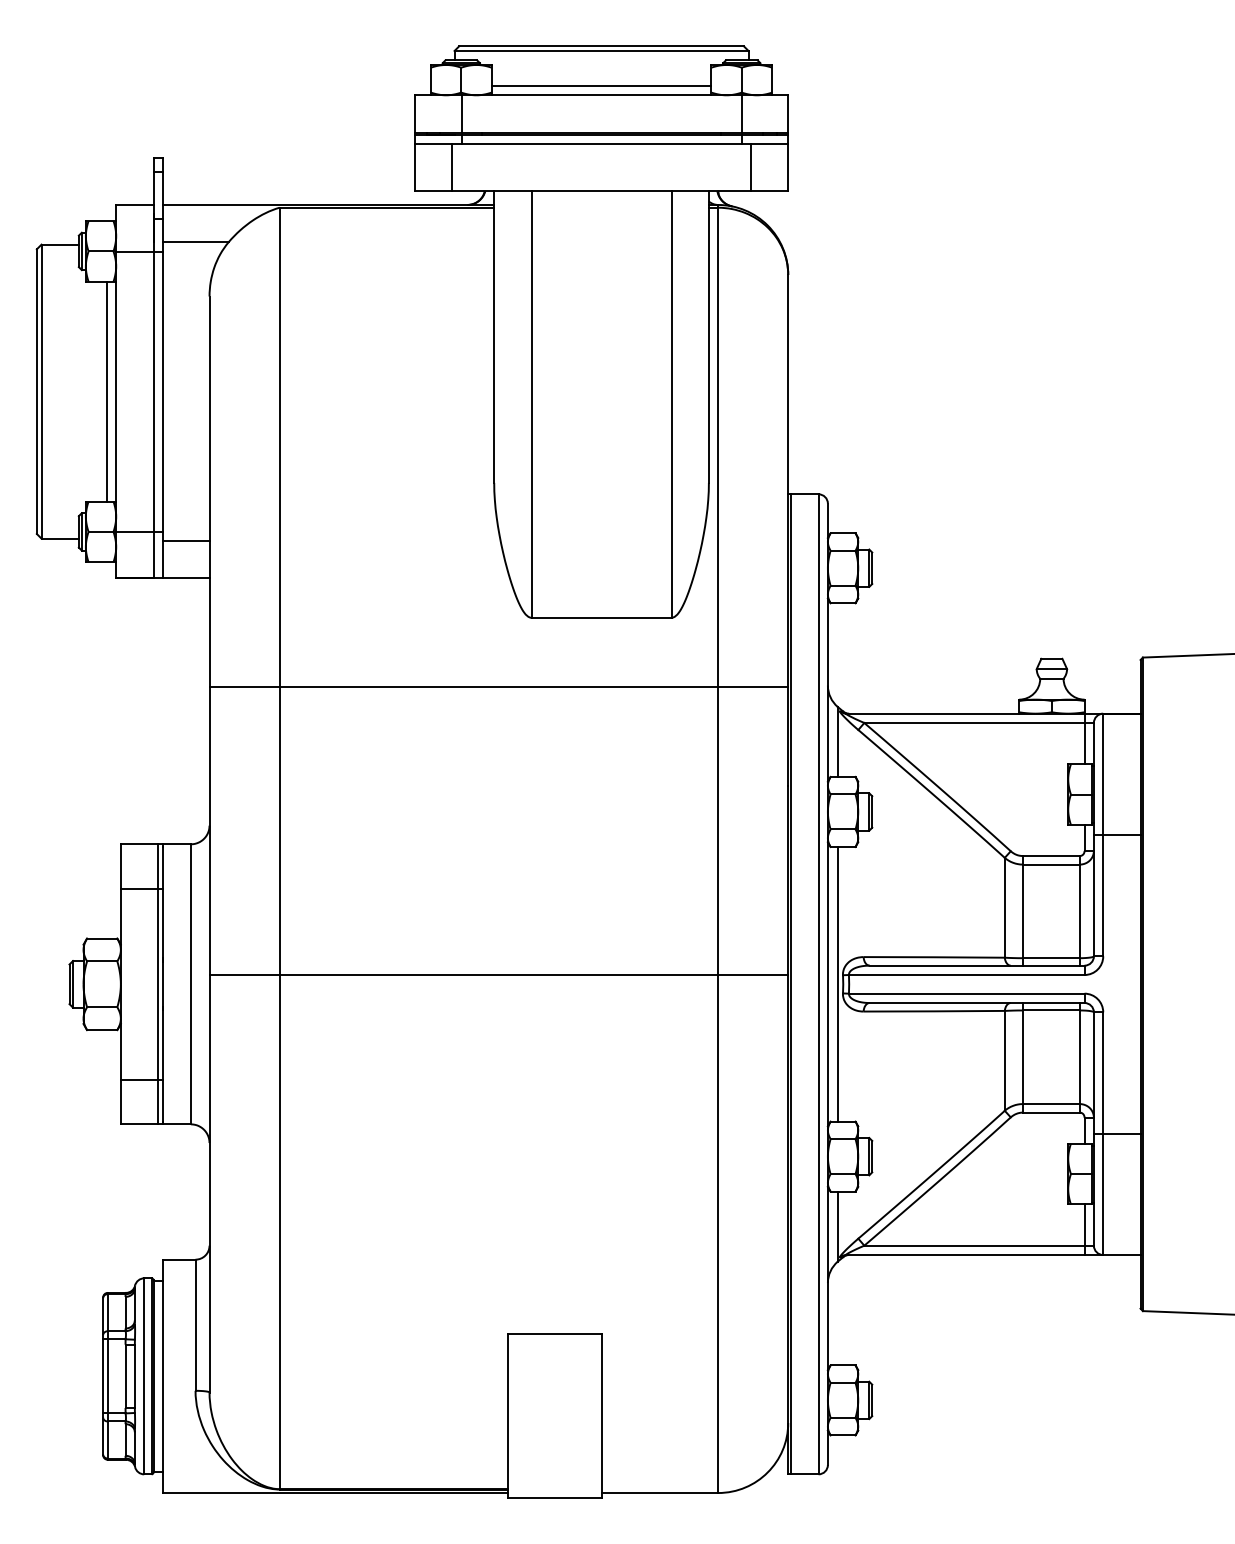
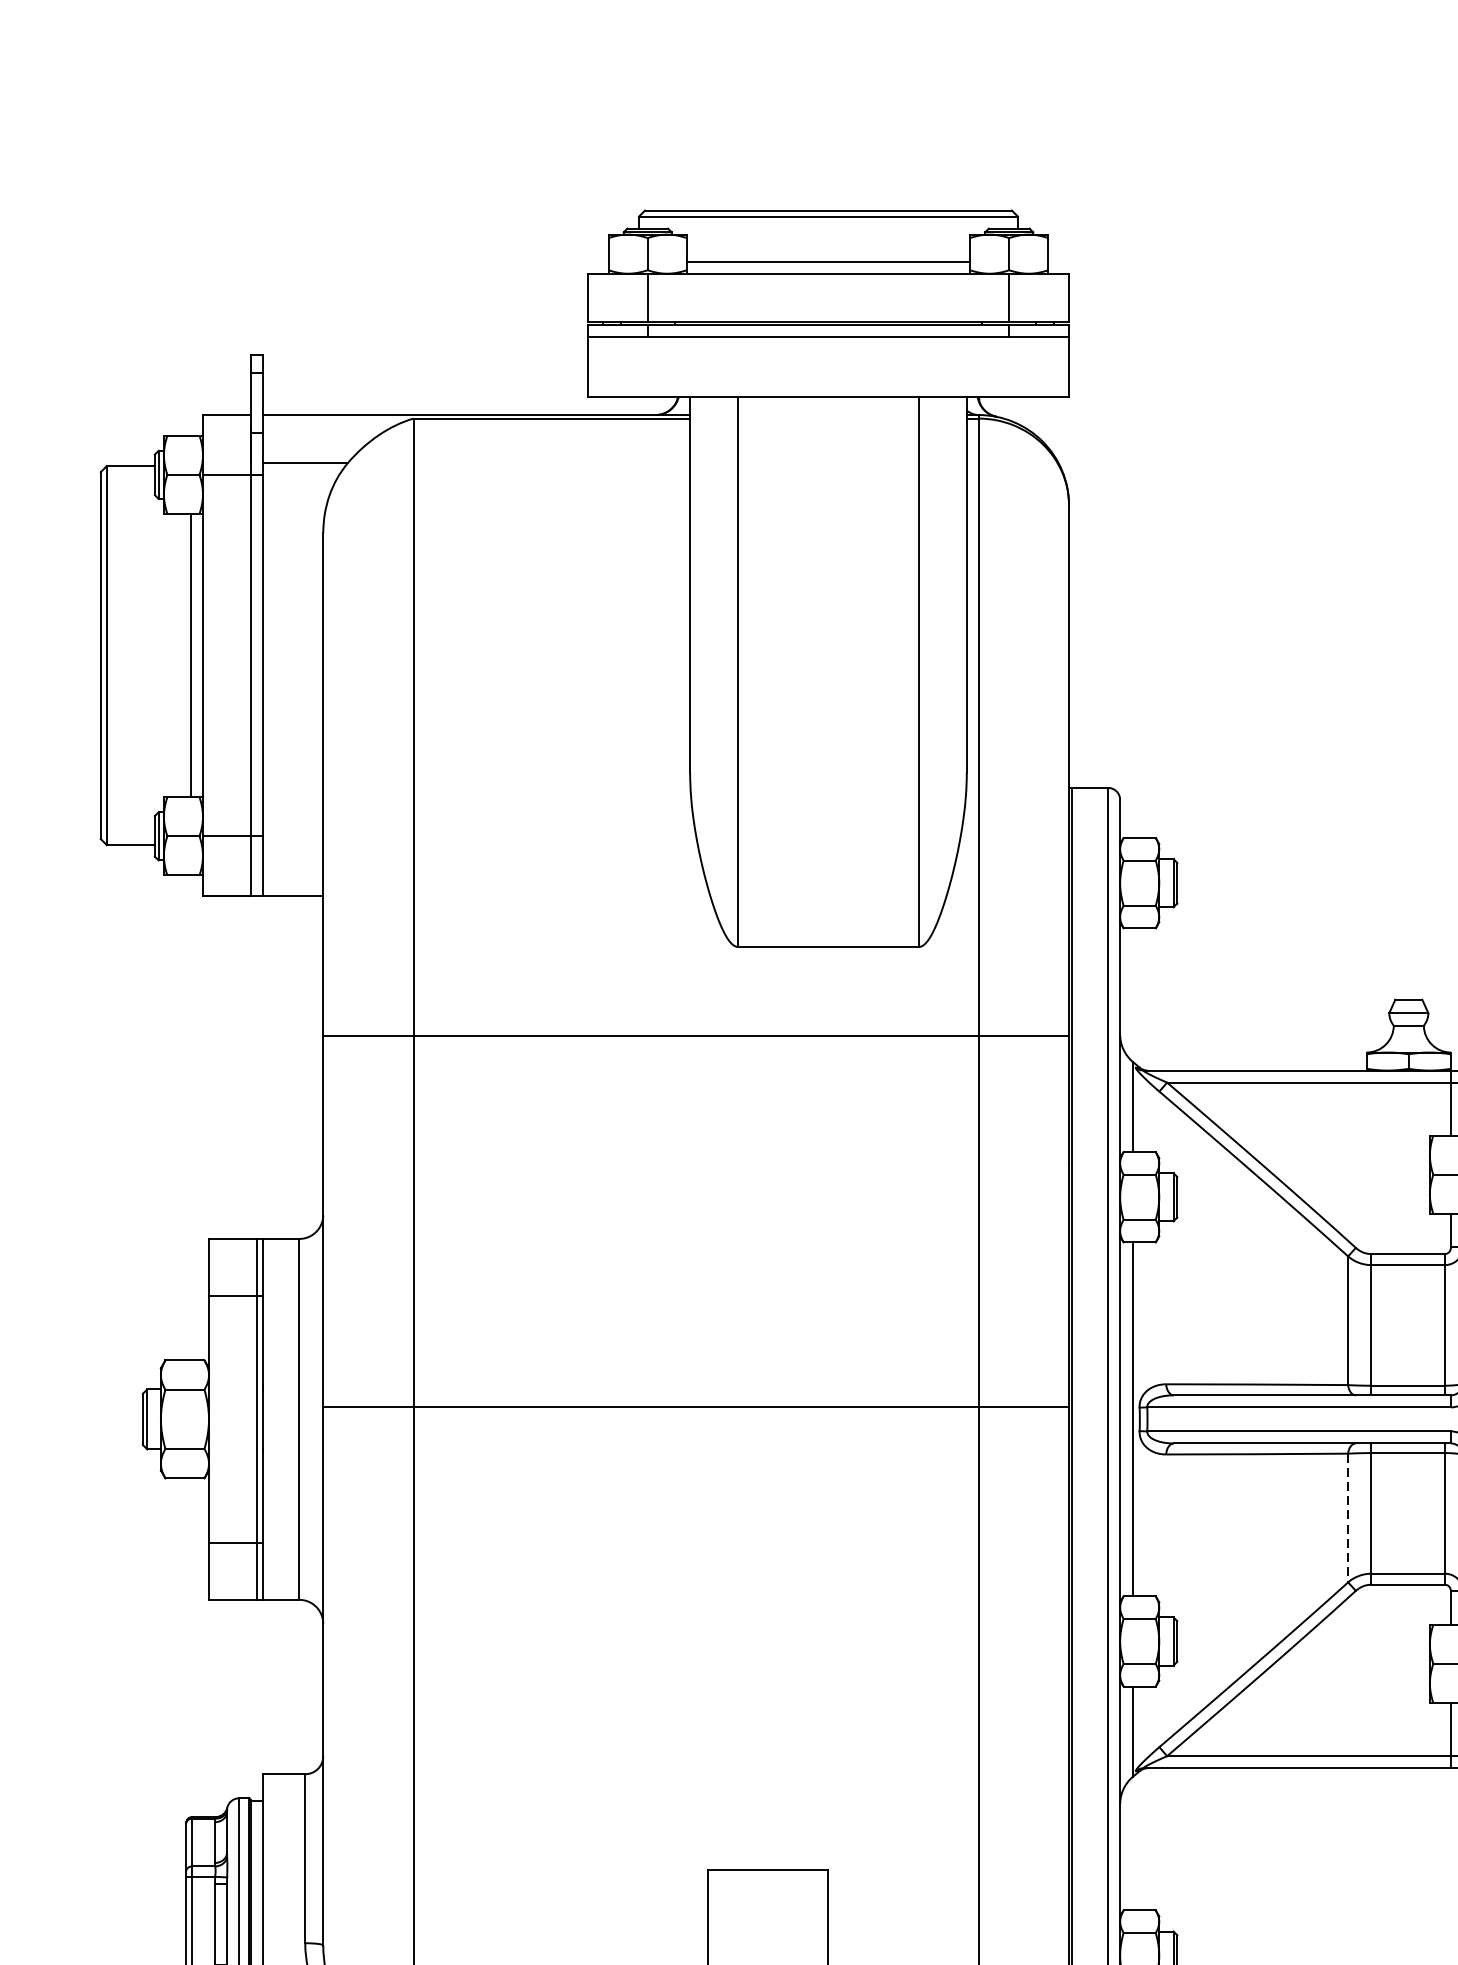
line: (452, 167) -> (636, 366), removed
line: (750, 167) -> (1020, 366), removed
line: (185, 540) -> (292, 847), removed
line: (1004, 1060) -> (1347, 1517), solid -> dashed

